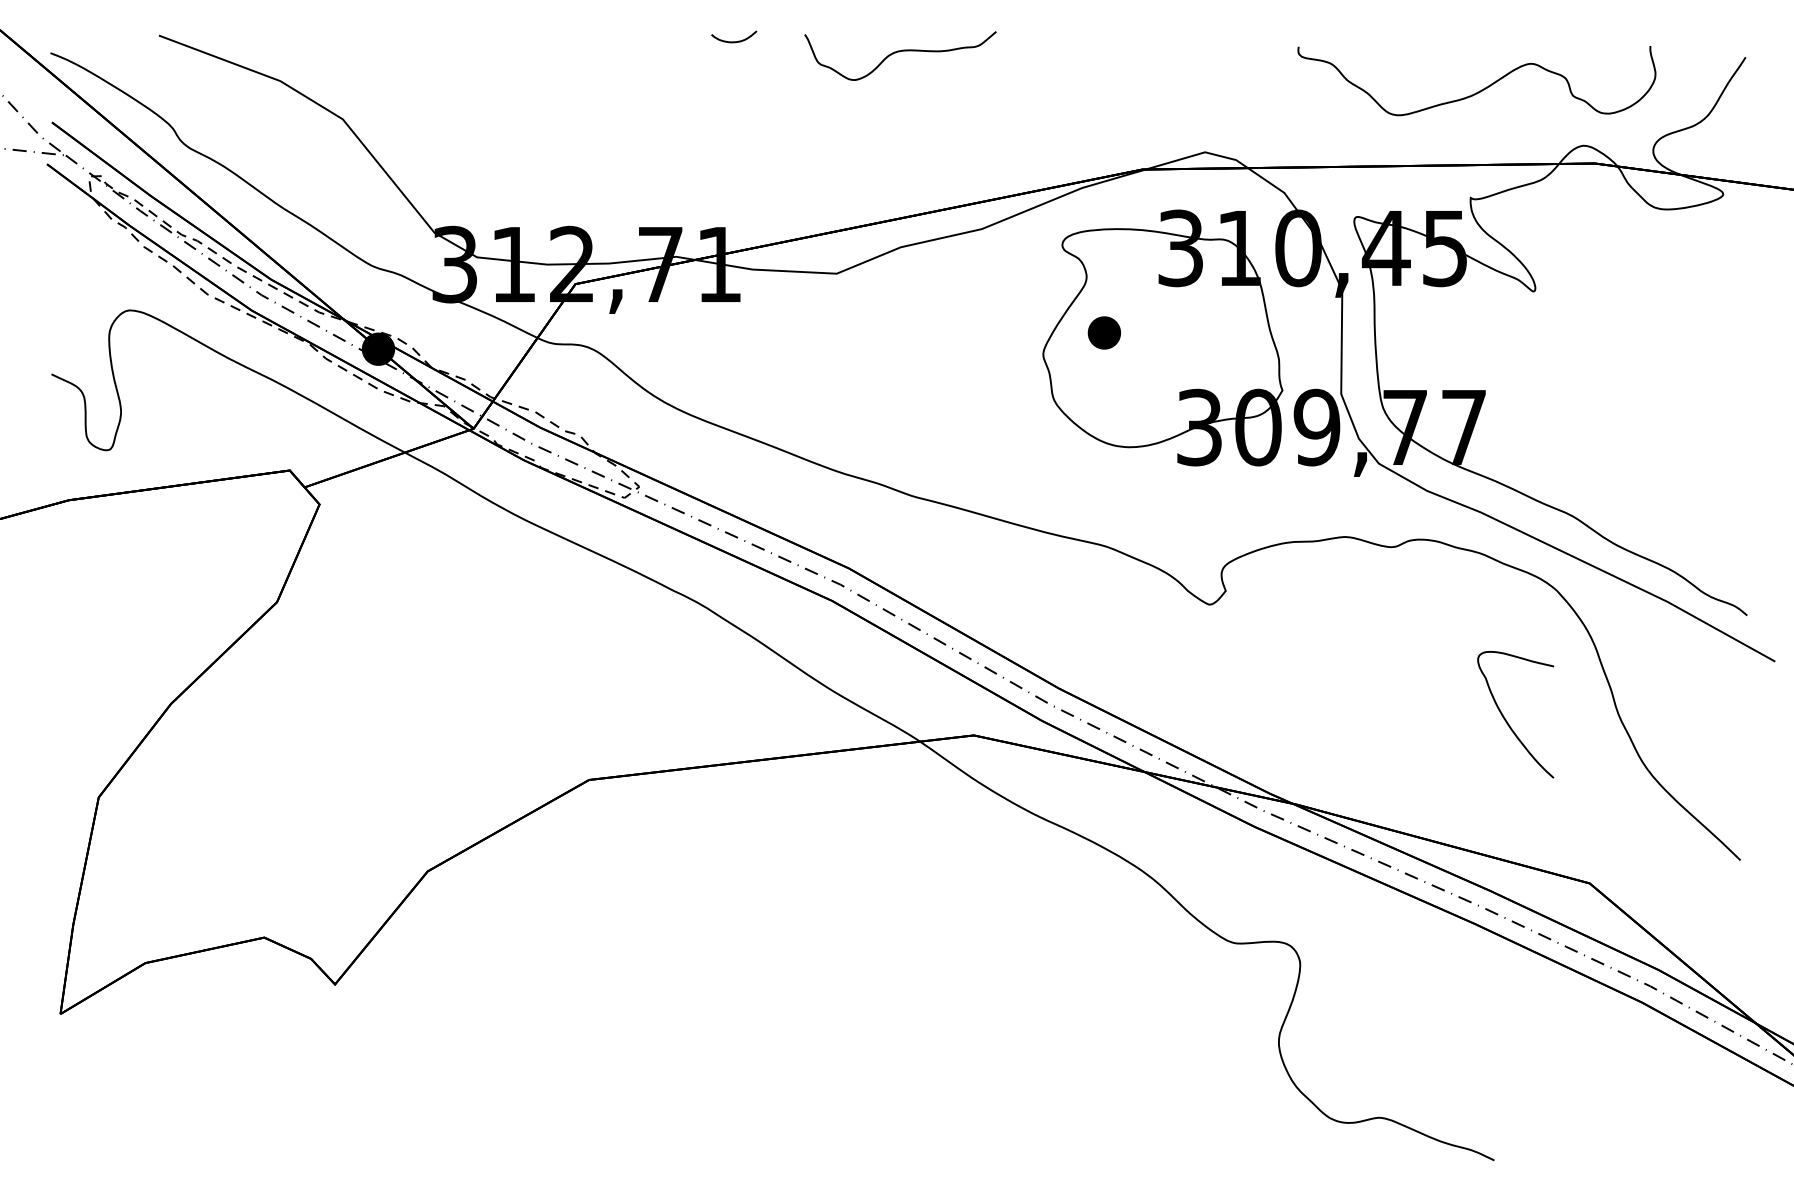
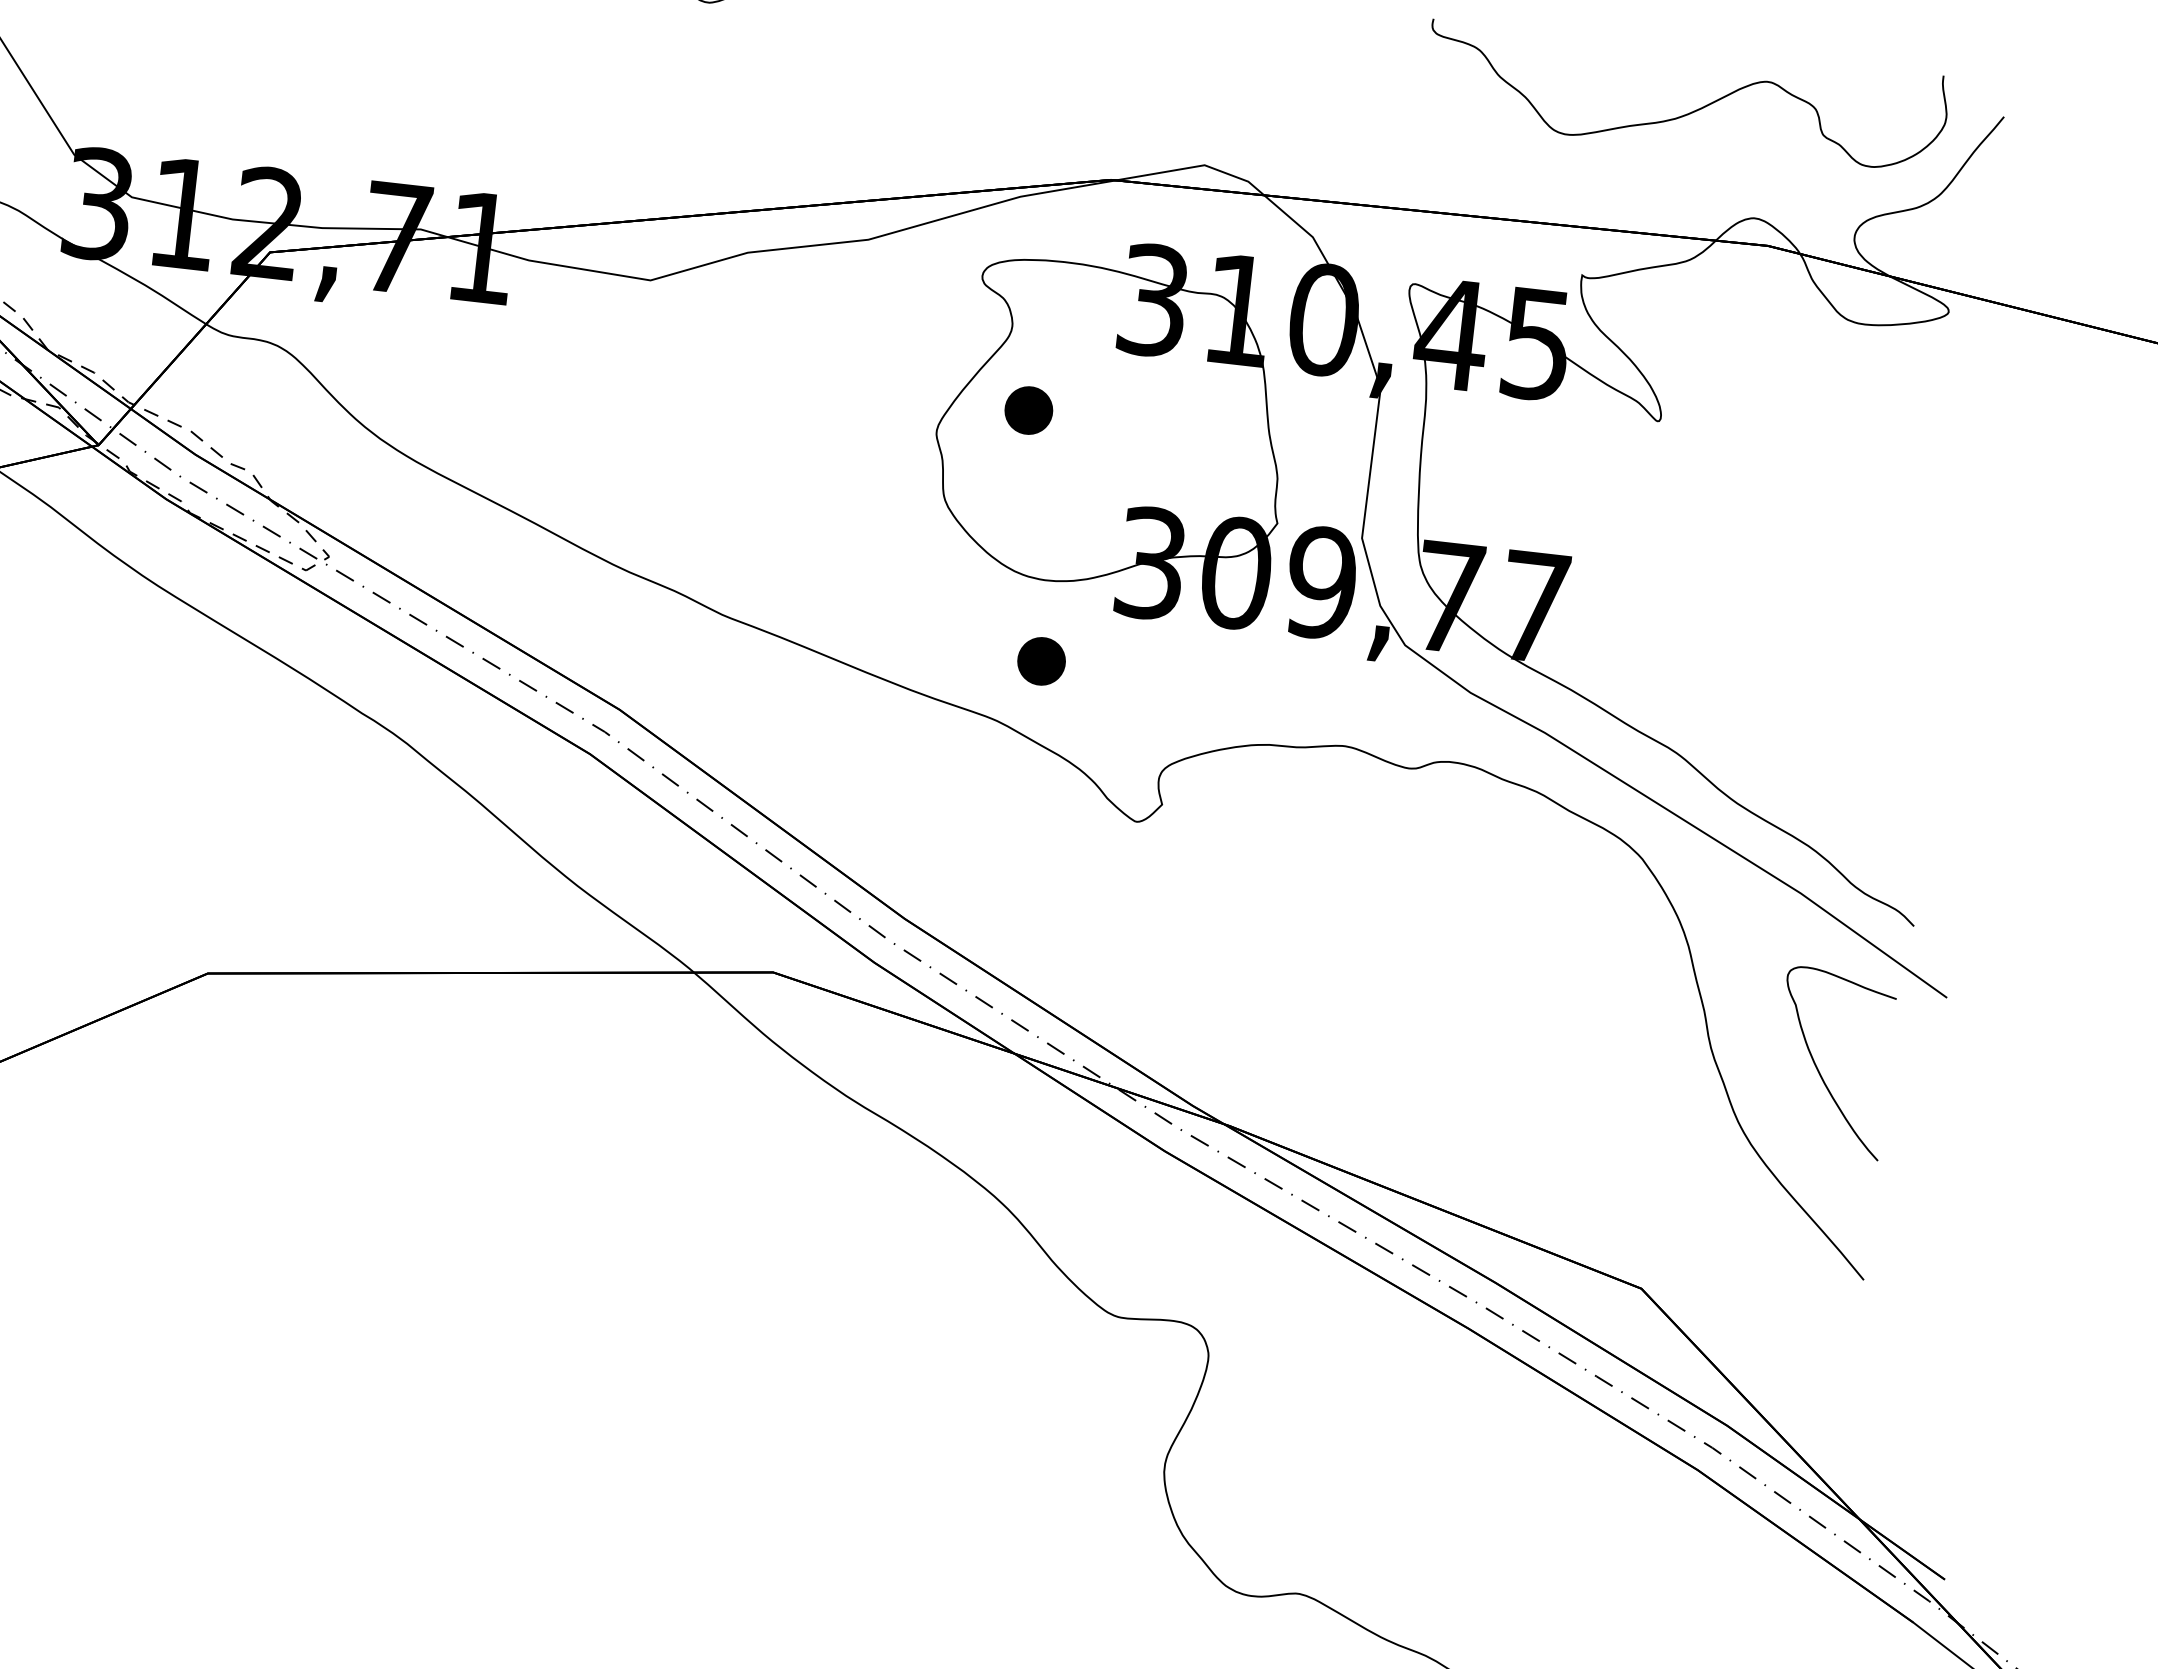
curve: (1481, 89) -> (1691, 110), moved
part: (1132, 502) -> (1041, 660), added
curve: (1506, 719) -> (1818, 1068), moved

